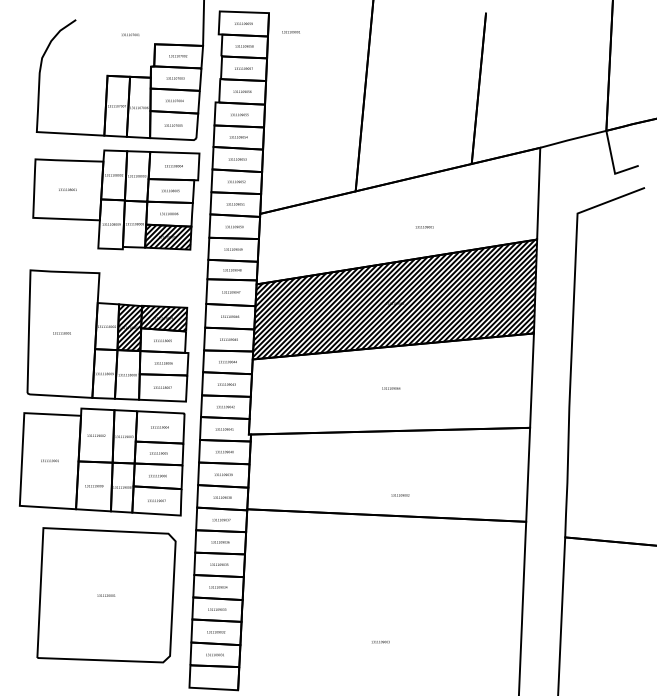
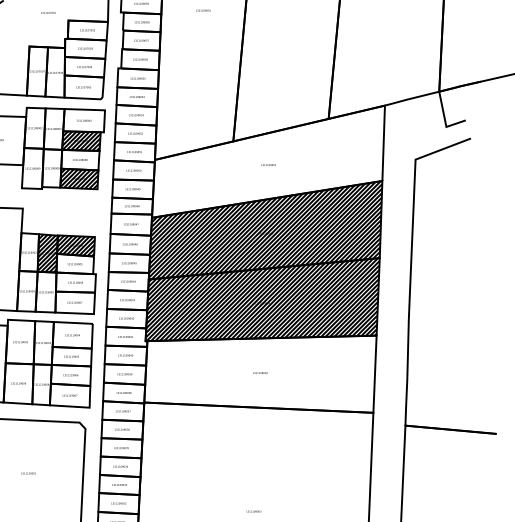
text: (290, 32) -> (202, 10), moved
hatch: (170, 190) -> (81, 140), added
text: (424, 227) -> (268, 165), moved
hatch: (391, 383) -> (262, 299), added
text: (400, 495) -> (260, 373), moved

